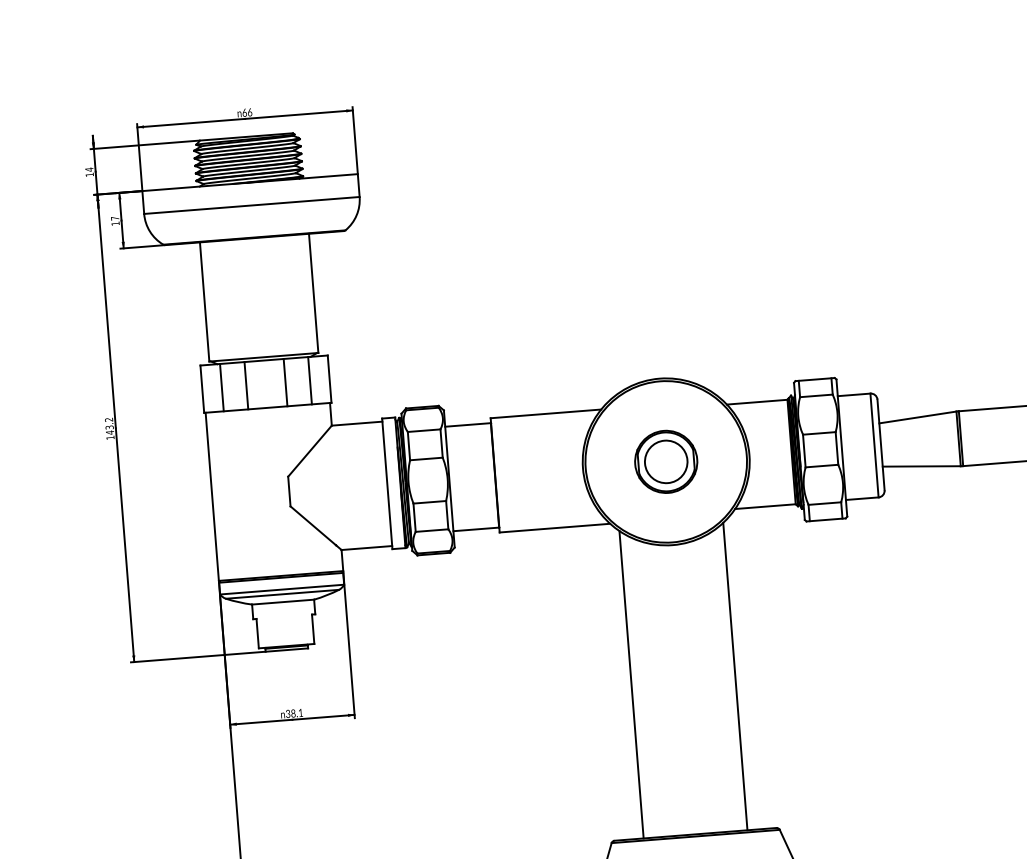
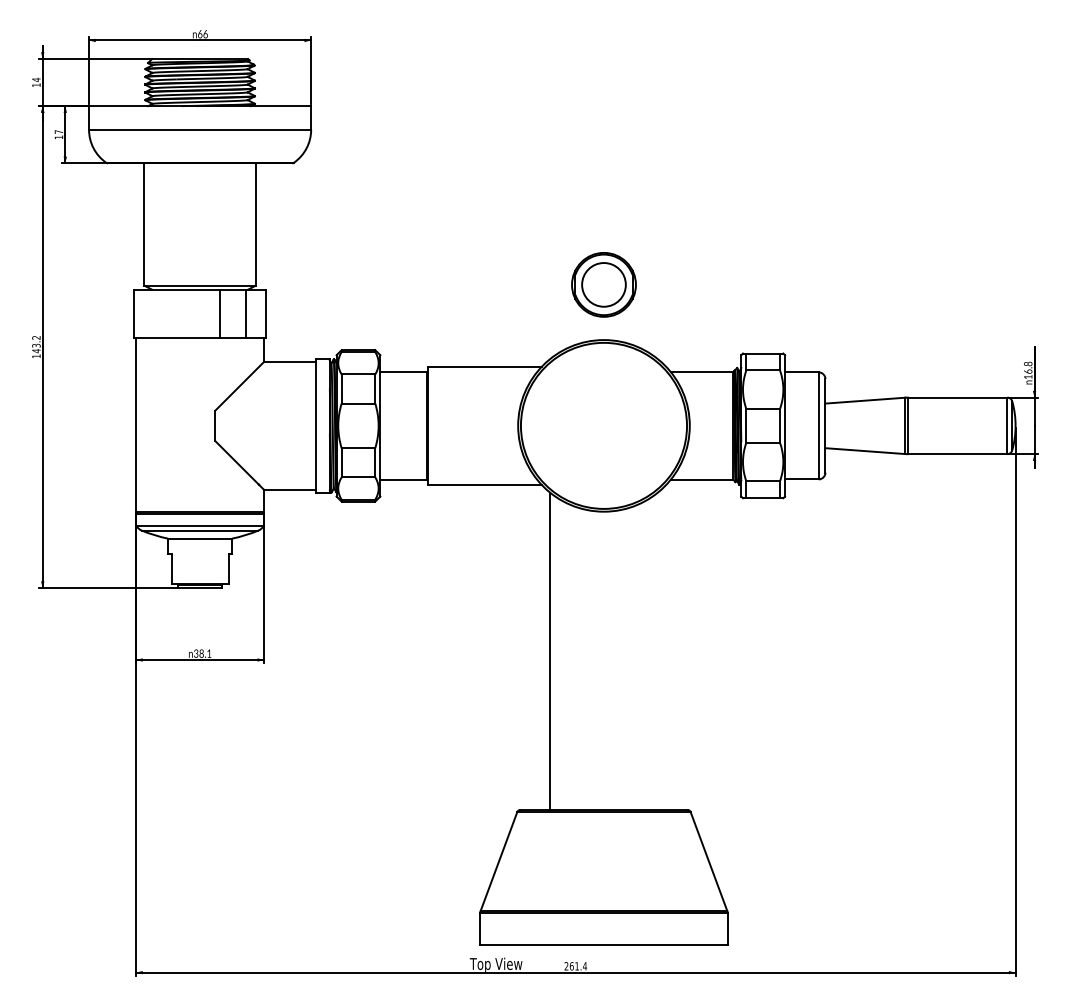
line: (245, 385) -> (179, 313), removed
line: (221, 387) -> (154, 313), removed
part: (665, 461) -> (603, 284), moved
line: (735, 675) -> (657, 650), removed

